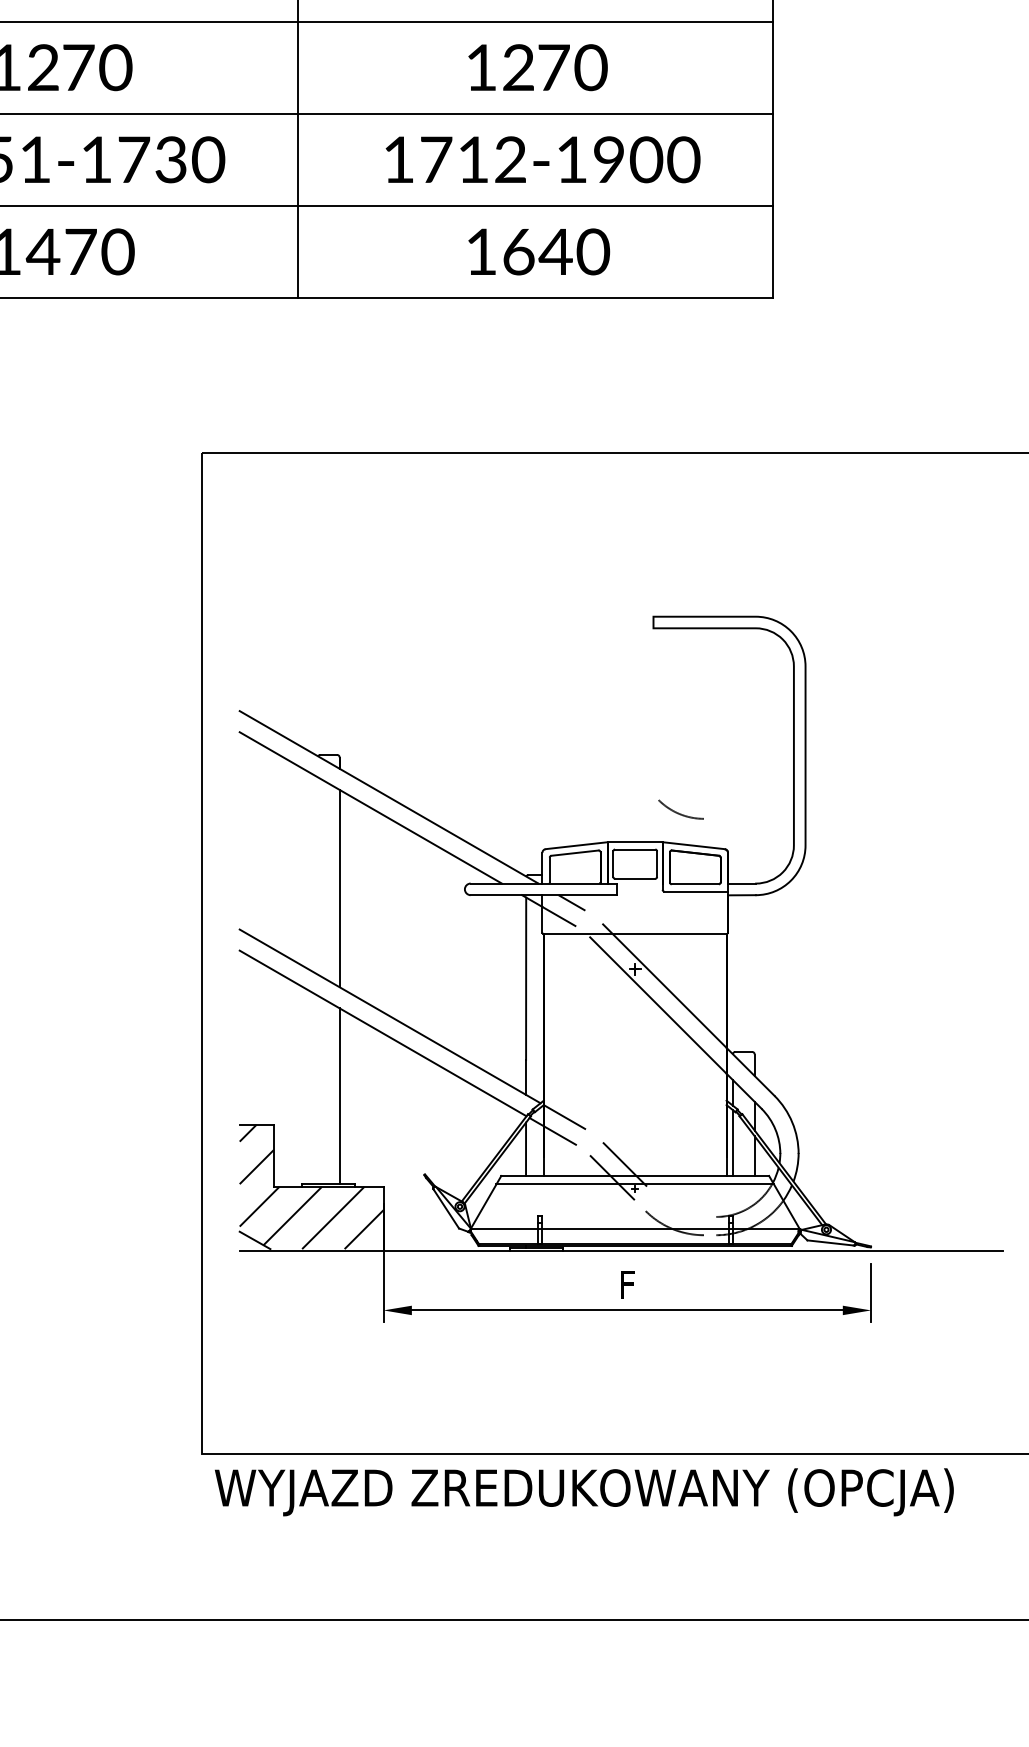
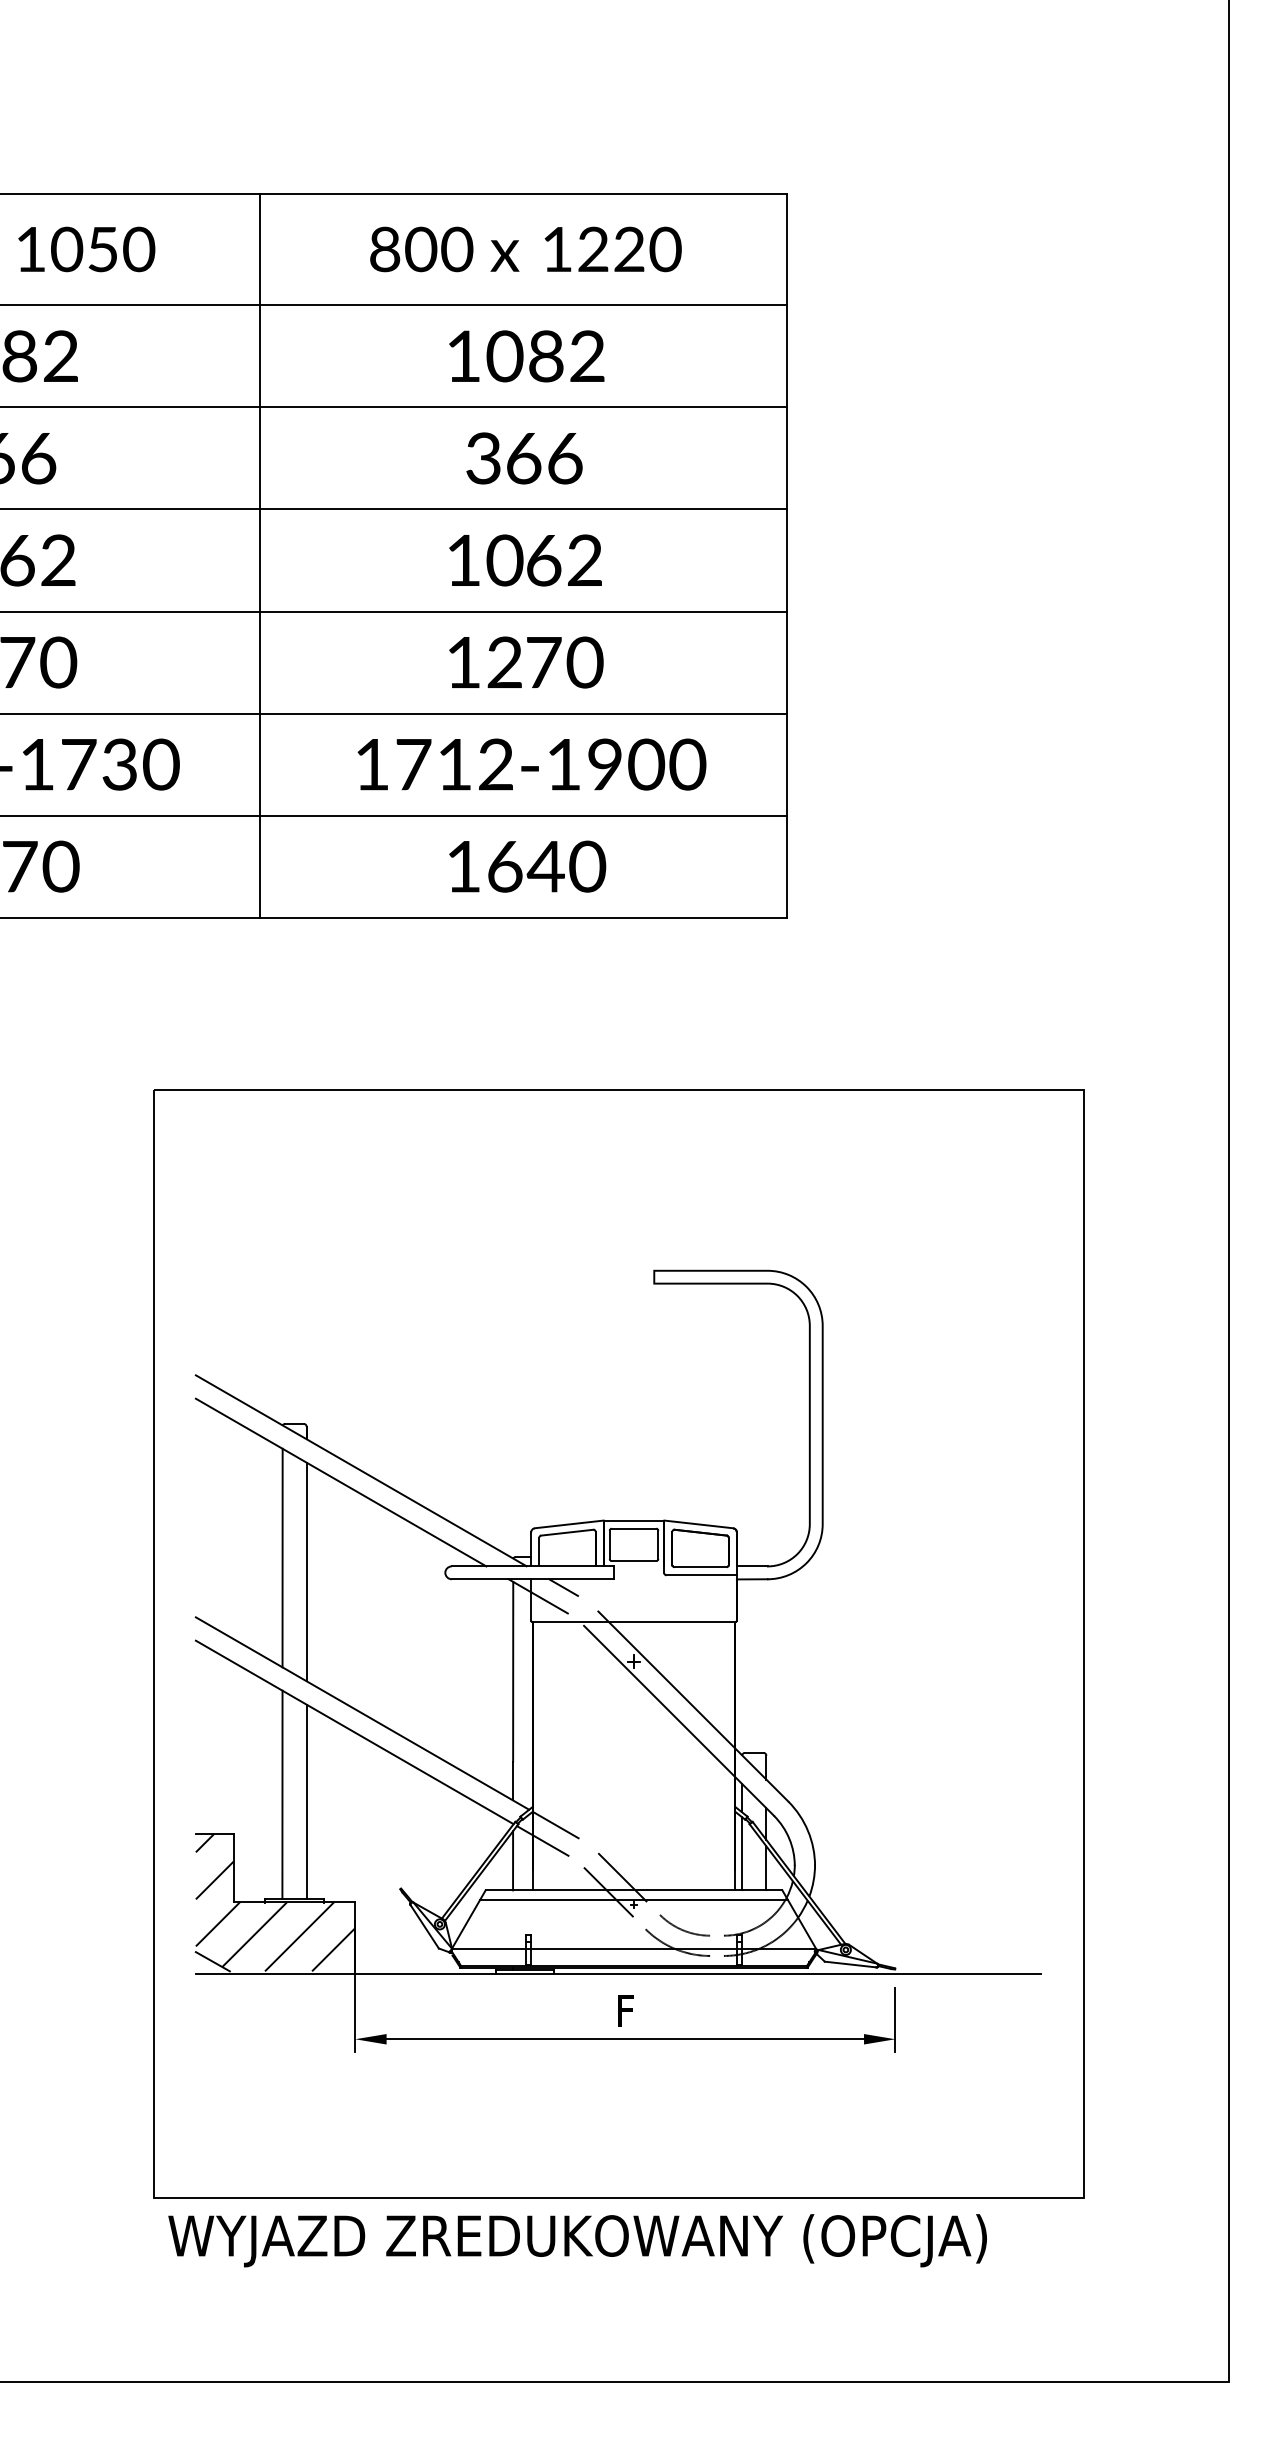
arc: (680, 813) -> (684, 1929), moved
line: (317, 875) -> (282, 1557), added
line: (317, 1089) -> (282, 1794), added

